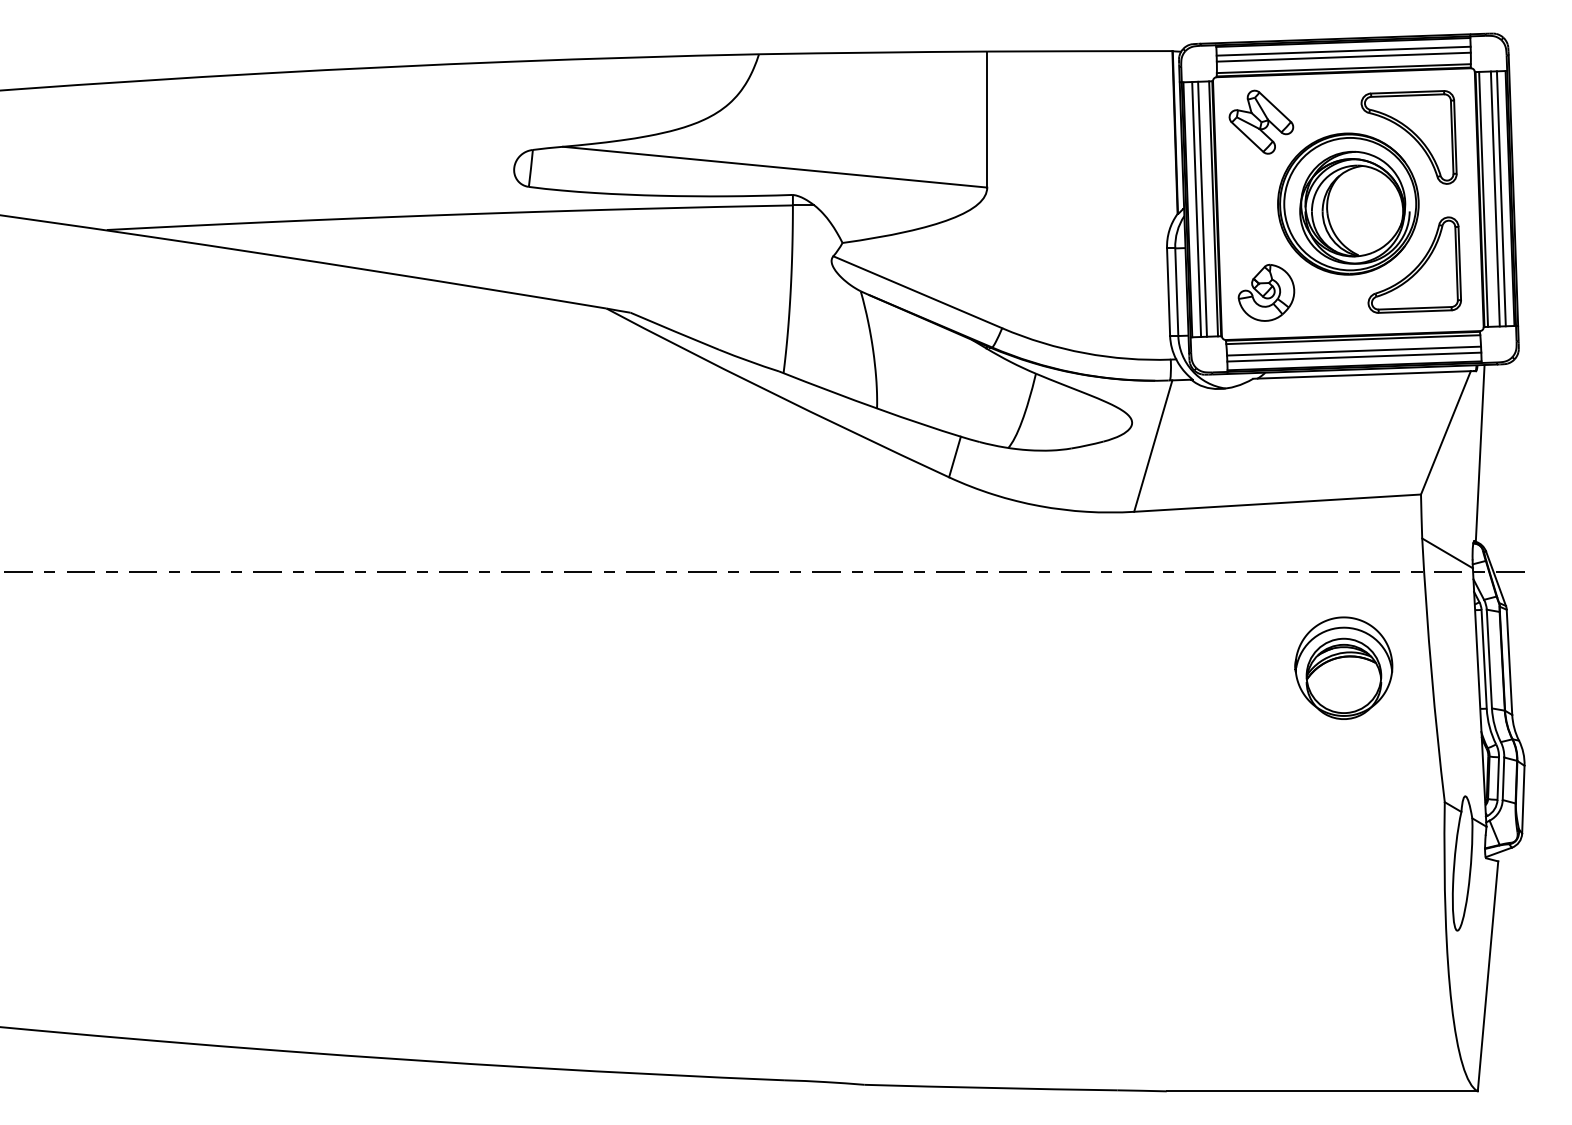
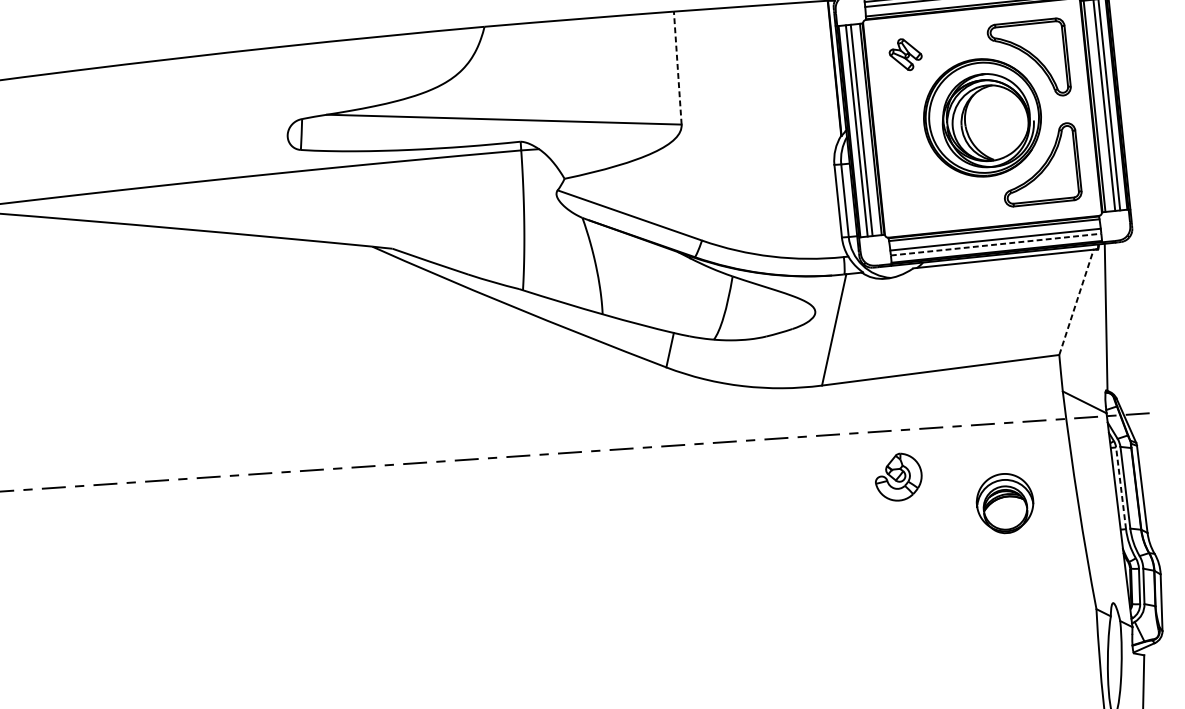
line: (987, 119) -> (678, 68), solid -> dashed
part: (1261, 121) -> (905, 54), size x0.6
part: (1266, 292) -> (898, 476), moved
line: (1354, 357) -> (996, 244), solid -> dashed
line: (1445, 432) -> (1076, 302), solid -> dashed
line: (1484, 658) -> (1121, 487), solid -> dashed
part: (1343, 667) -> (1004, 503), size x0.7

